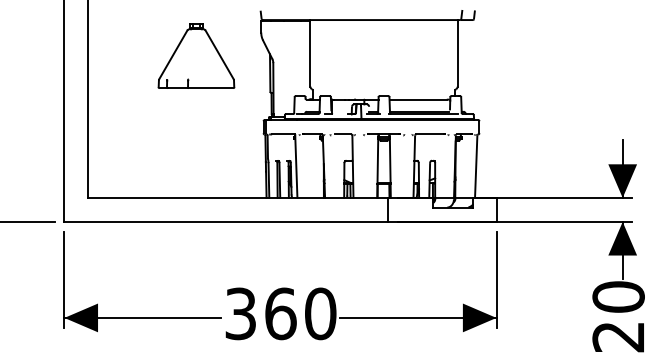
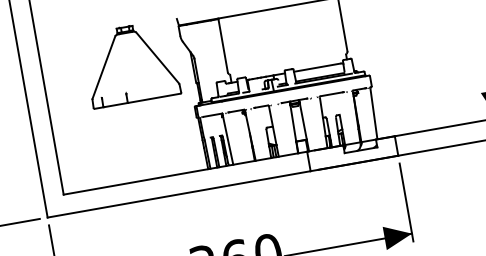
part: (196, 55) -> (131, 63), size x1.43

